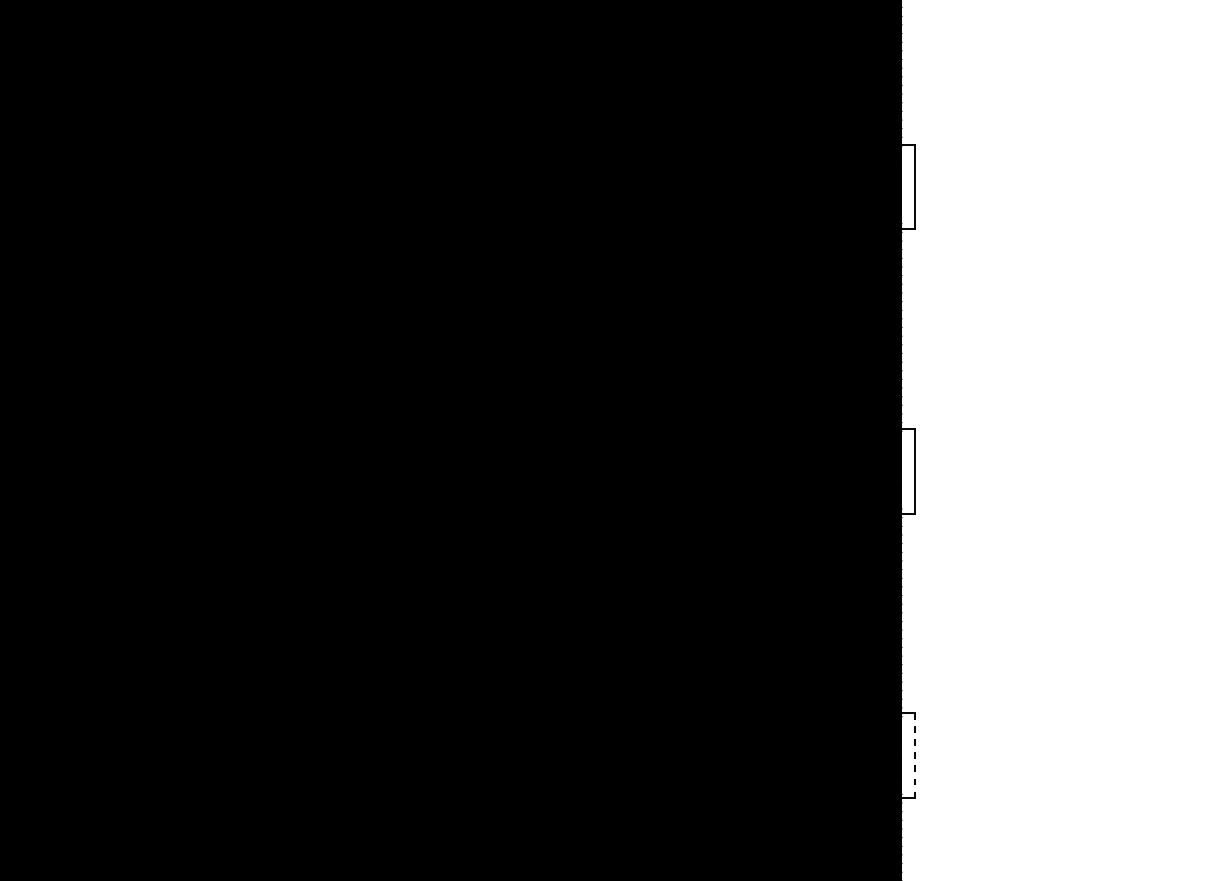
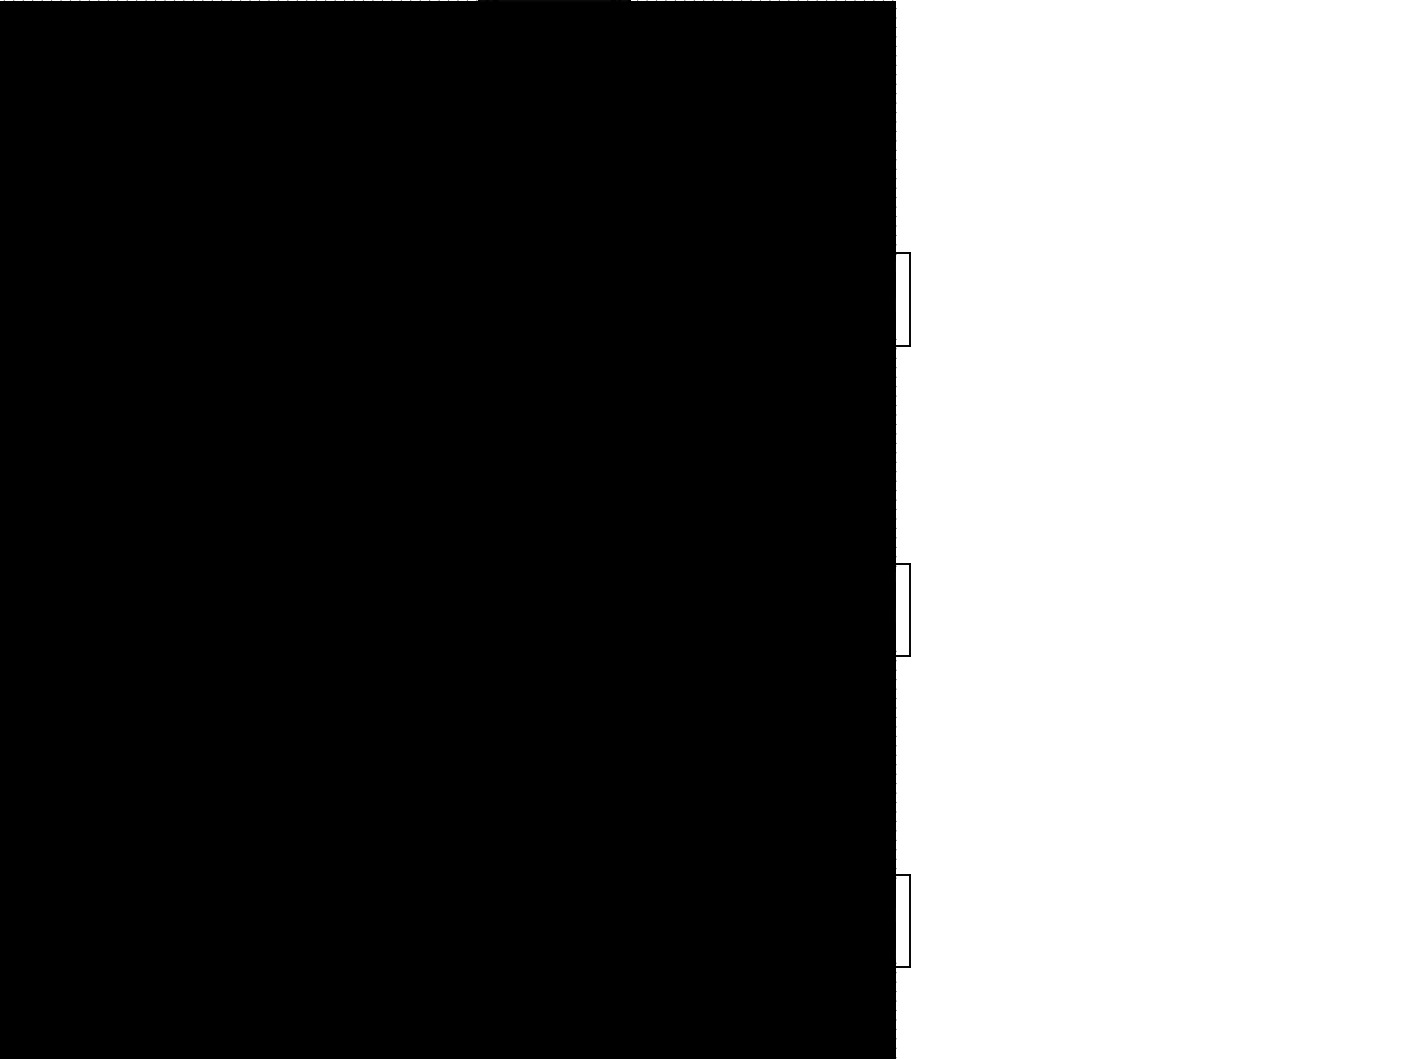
line: (915, 756) -> (910, 921), dashed -> solid

